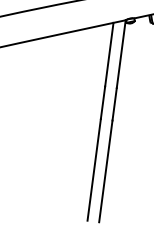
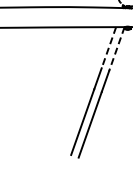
line: (108, 54) -> (108, 47), solid -> dashed
line: (120, 54) -> (116, 49), solid -> dashed

